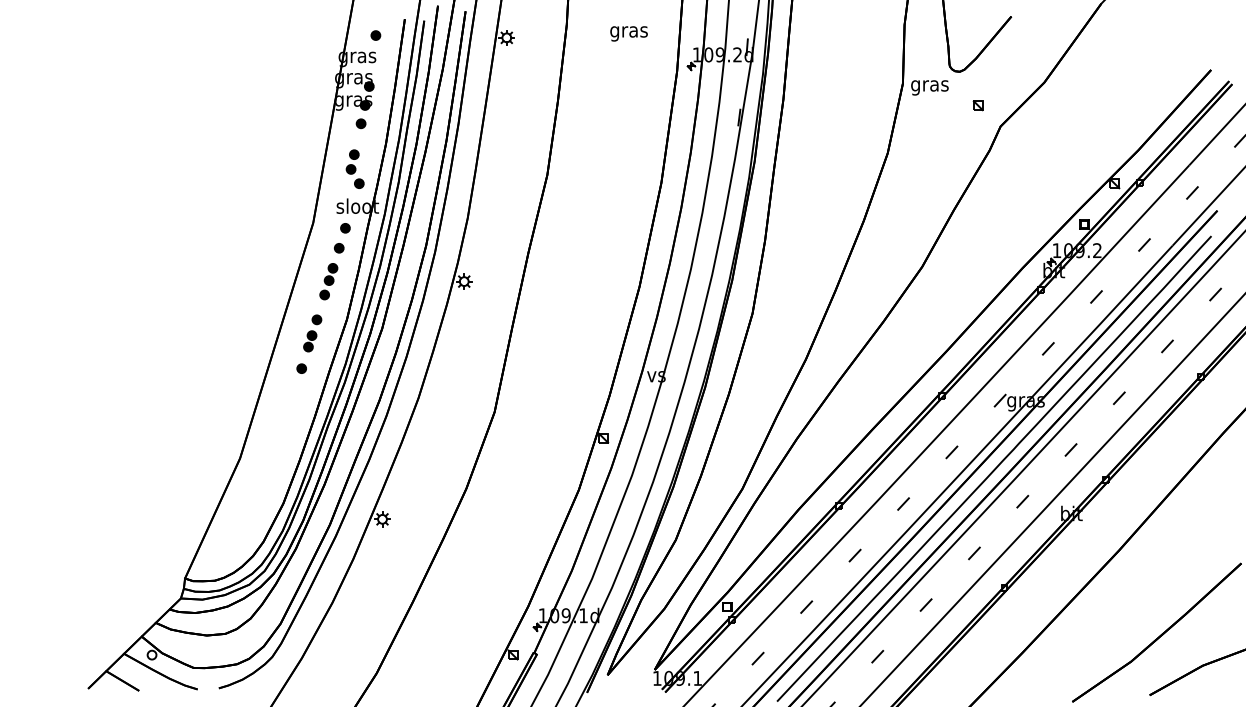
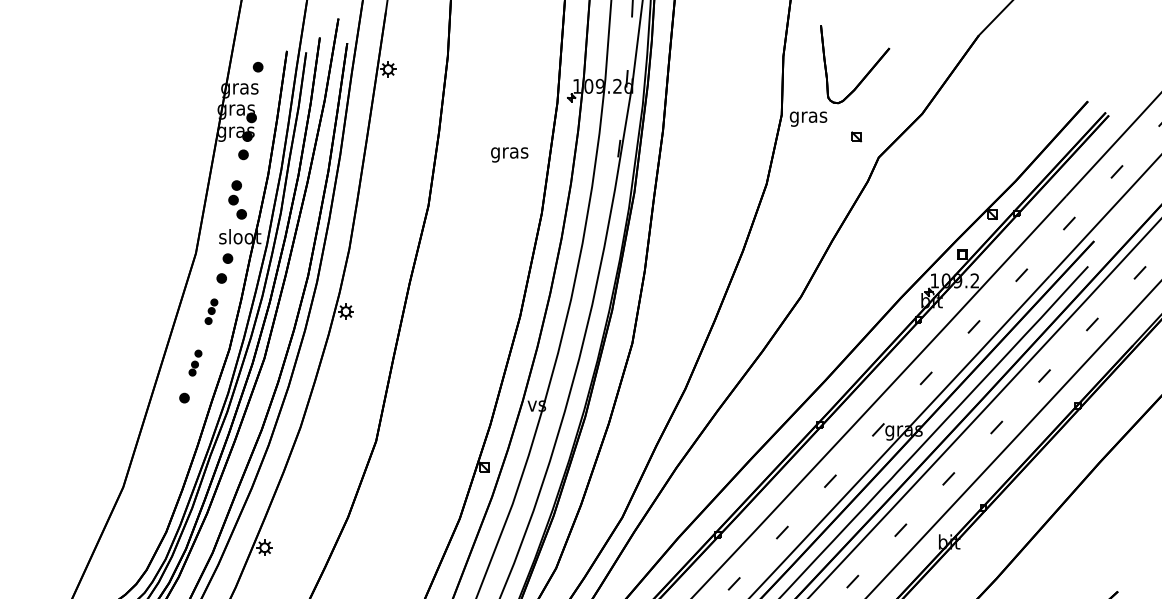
text: (628, 33) -> (509, 154), moved
part: (328, 281) -> (211, 311), size x0.7
part: (312, 333) -> (195, 363), size x0.7

